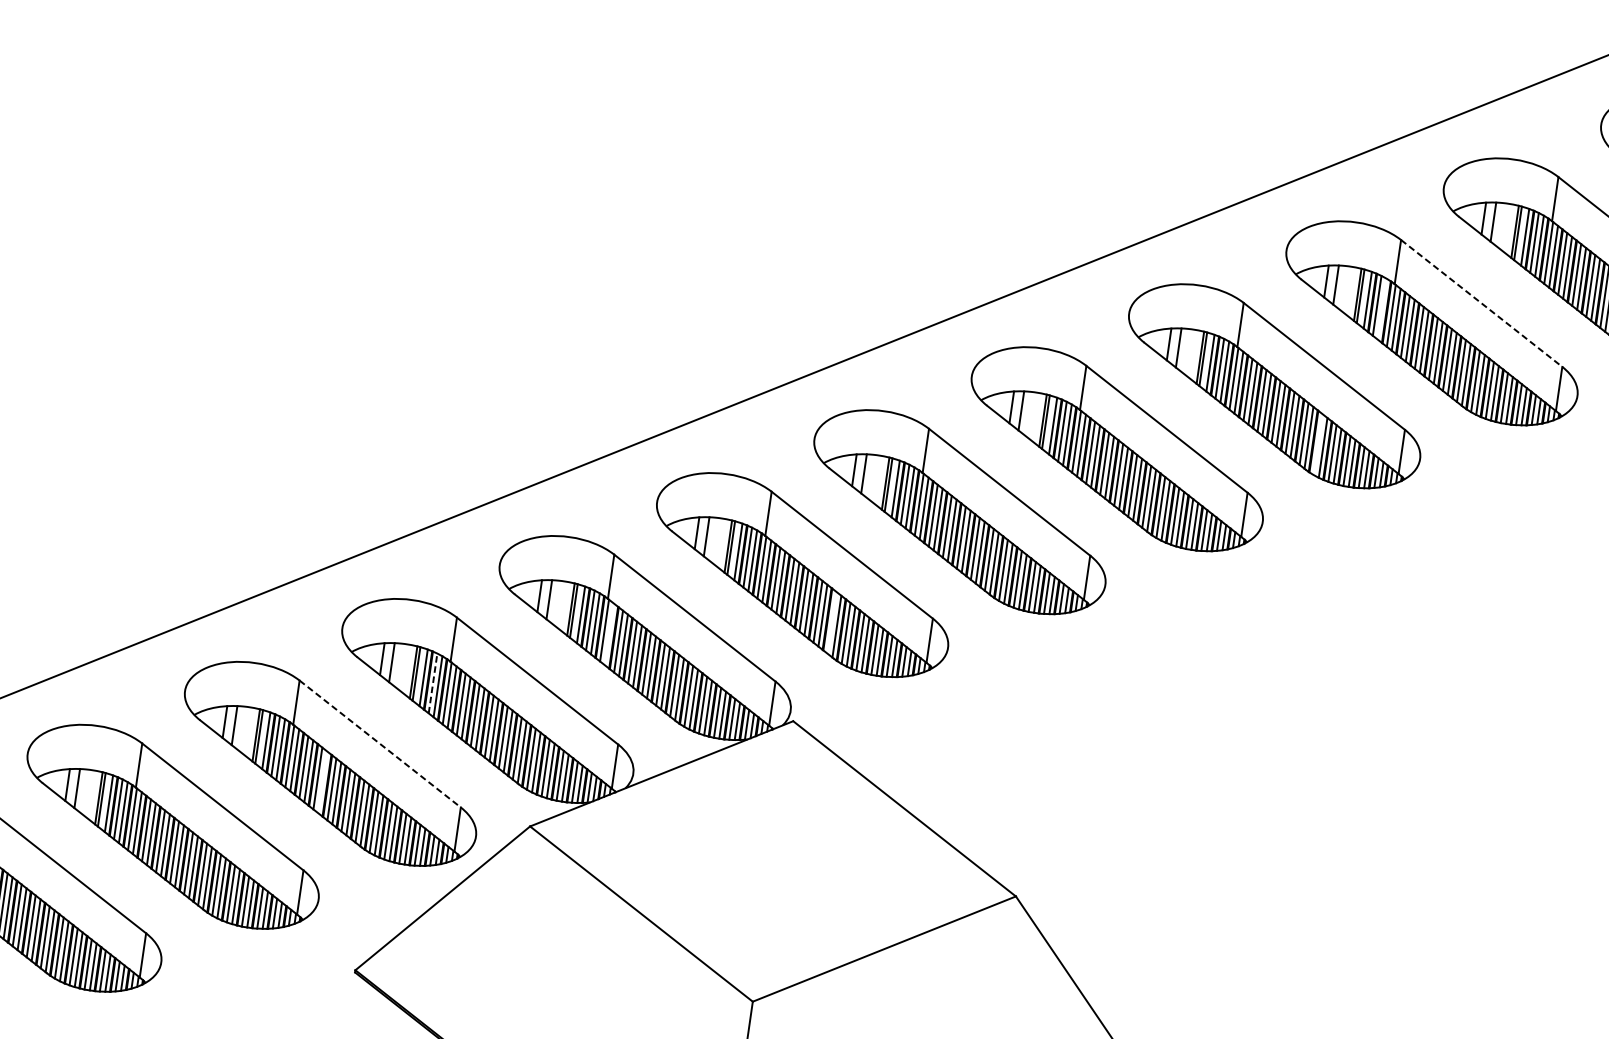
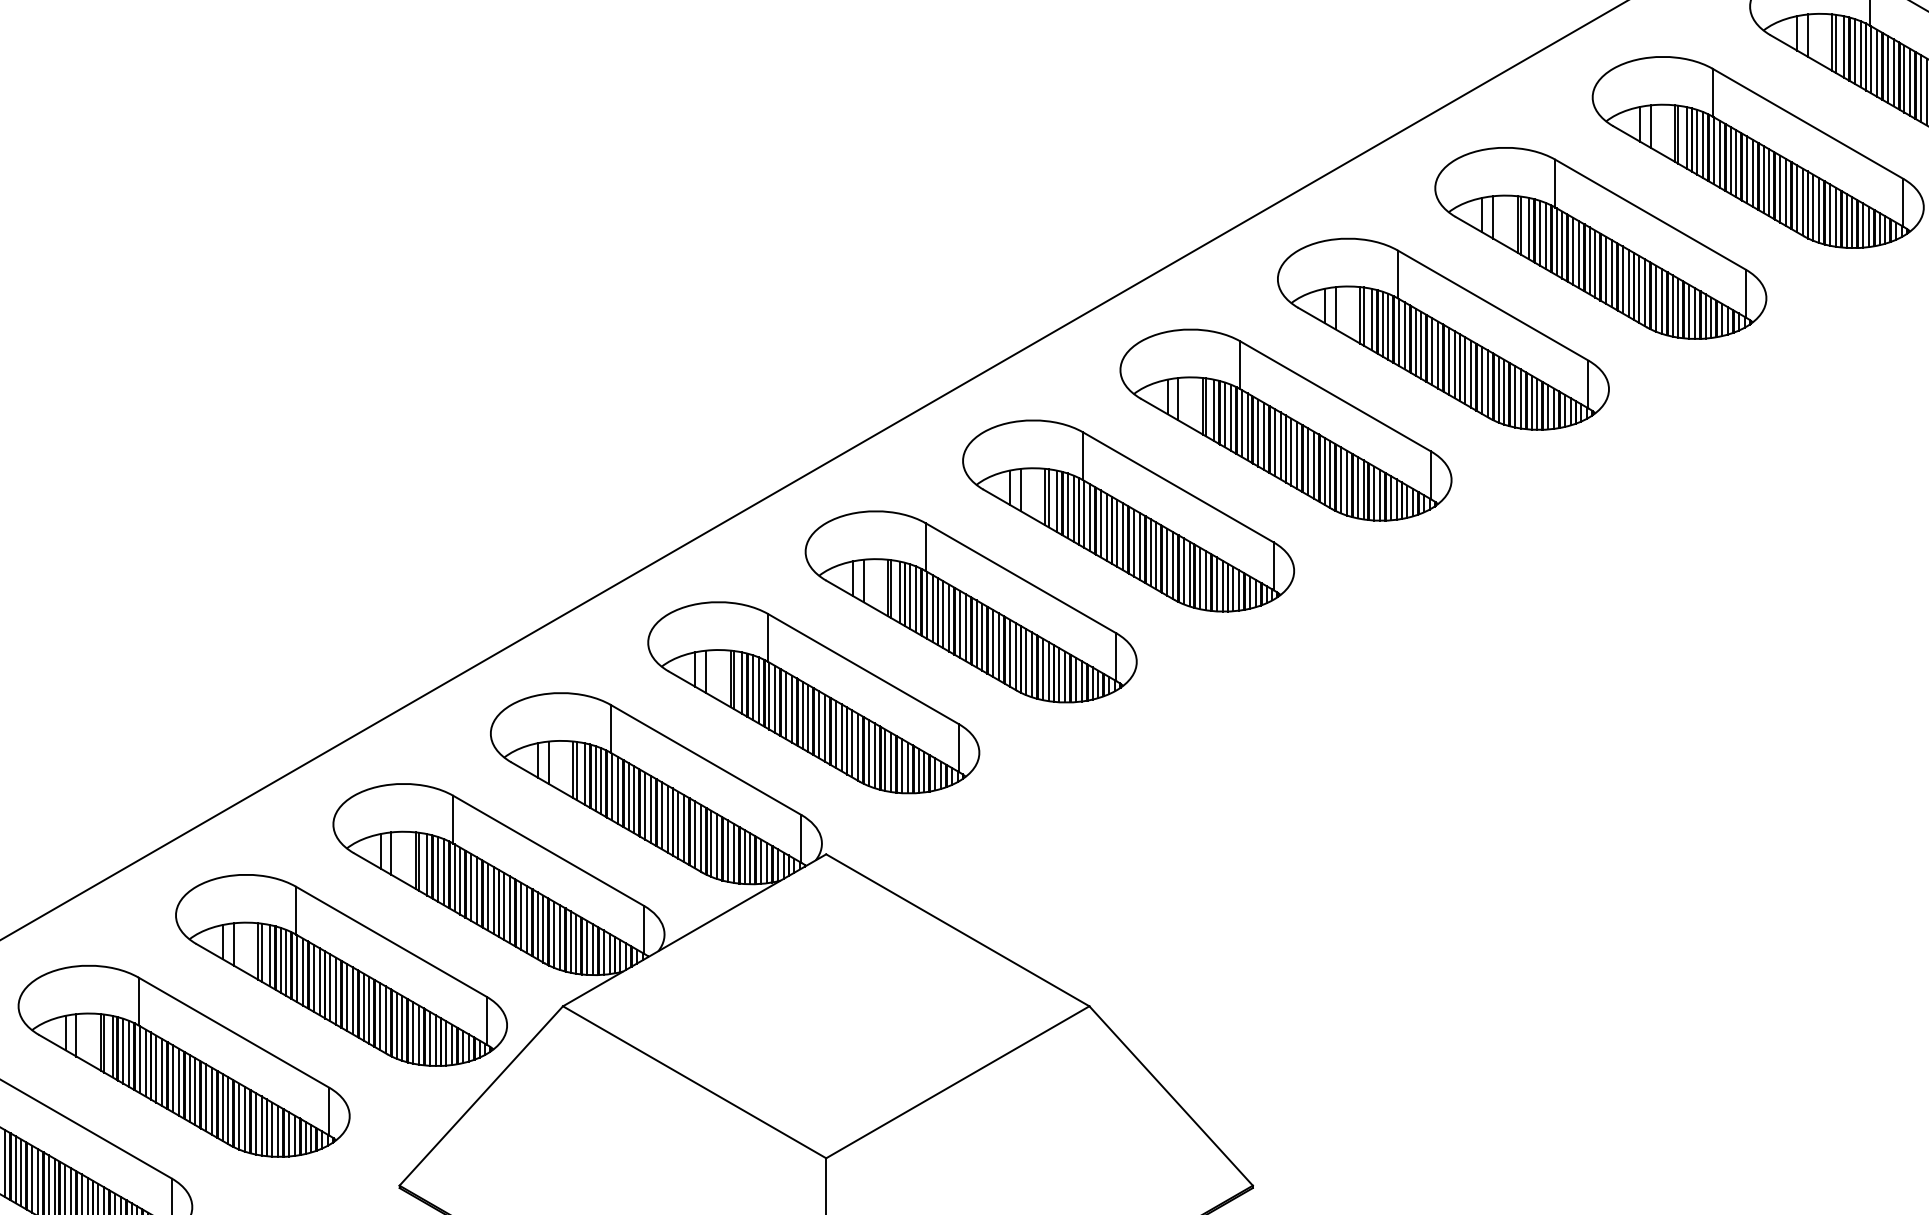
line: (1482, 303) -> (1493, 305), dashed -> solid
line: (1382, 308) -> (1388, 326), added
line: (1318, 444) -> (1341, 480), added
line: (832, 622) -> (852, 743), added
line: (609, 633) -> (617, 789), added
line: (433, 682) -> (438, 868), dashed -> solid
line: (380, 743) -> (391, 941), dashed -> solid
line: (323, 781) -> (336, 990), added

